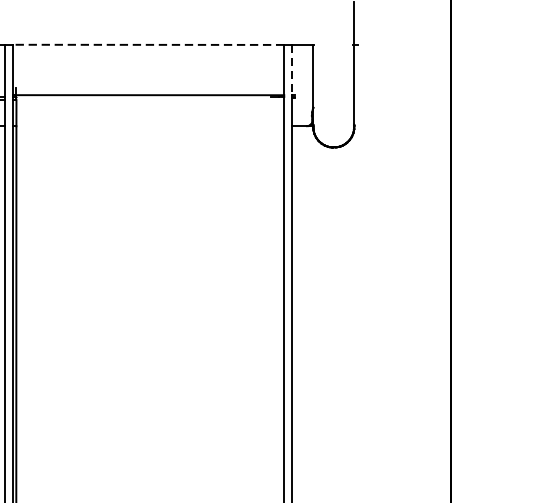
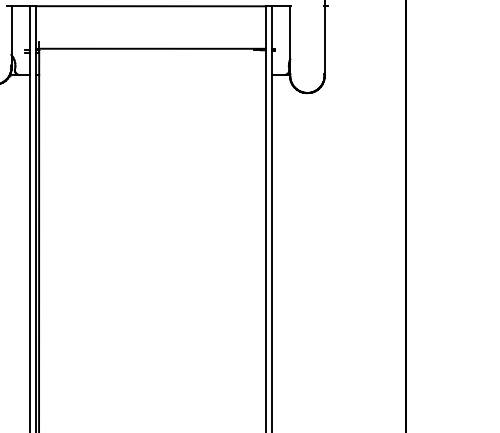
line: (148, 45) -> (150, 6), dashed -> solid
line: (292, 71) -> (272, 28), dashed -> solid

